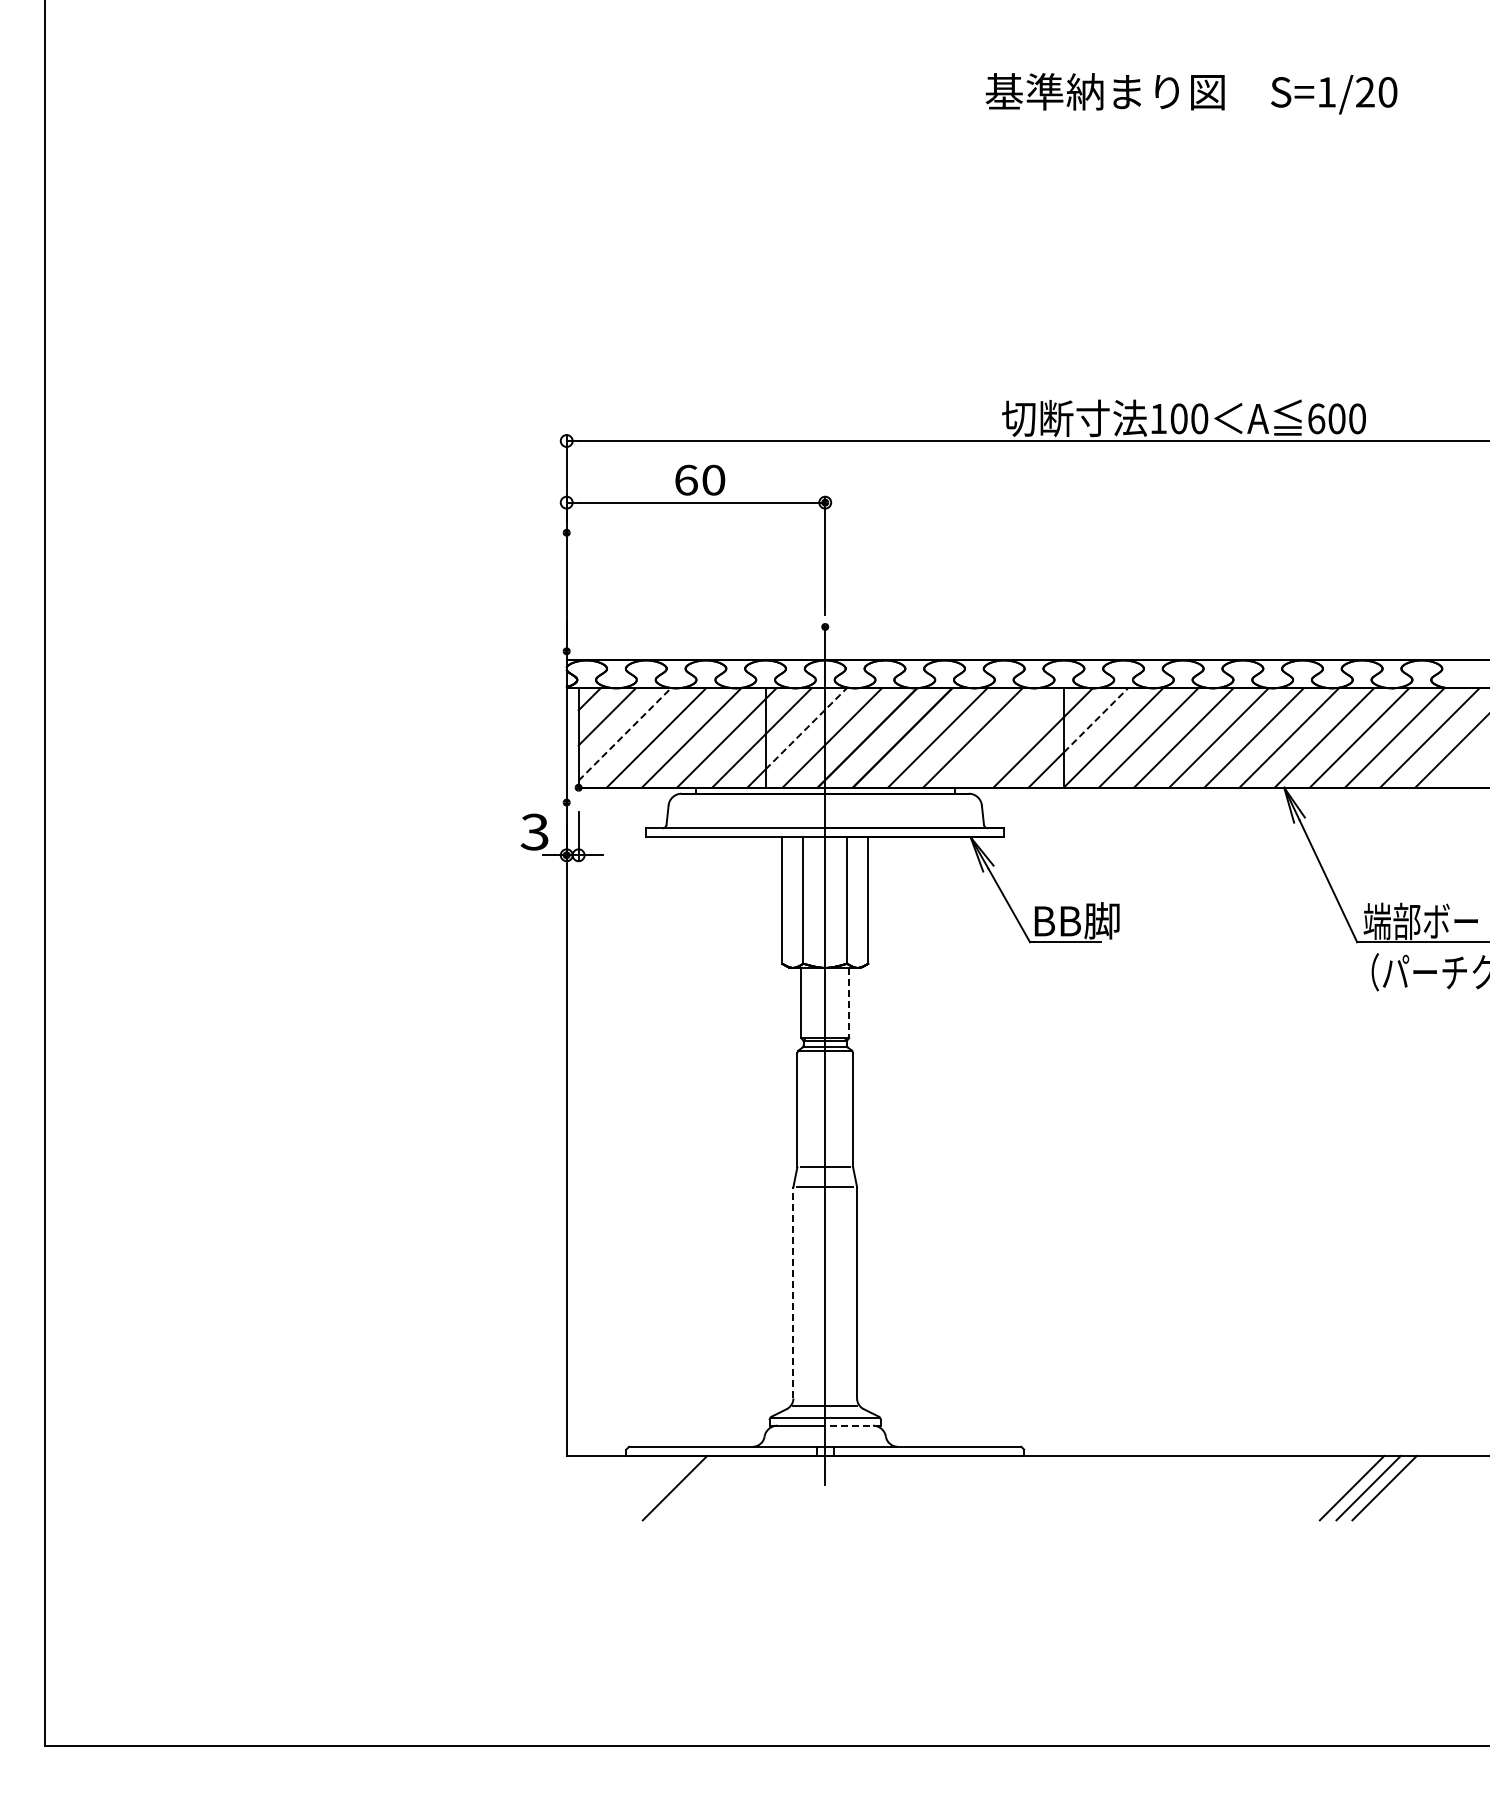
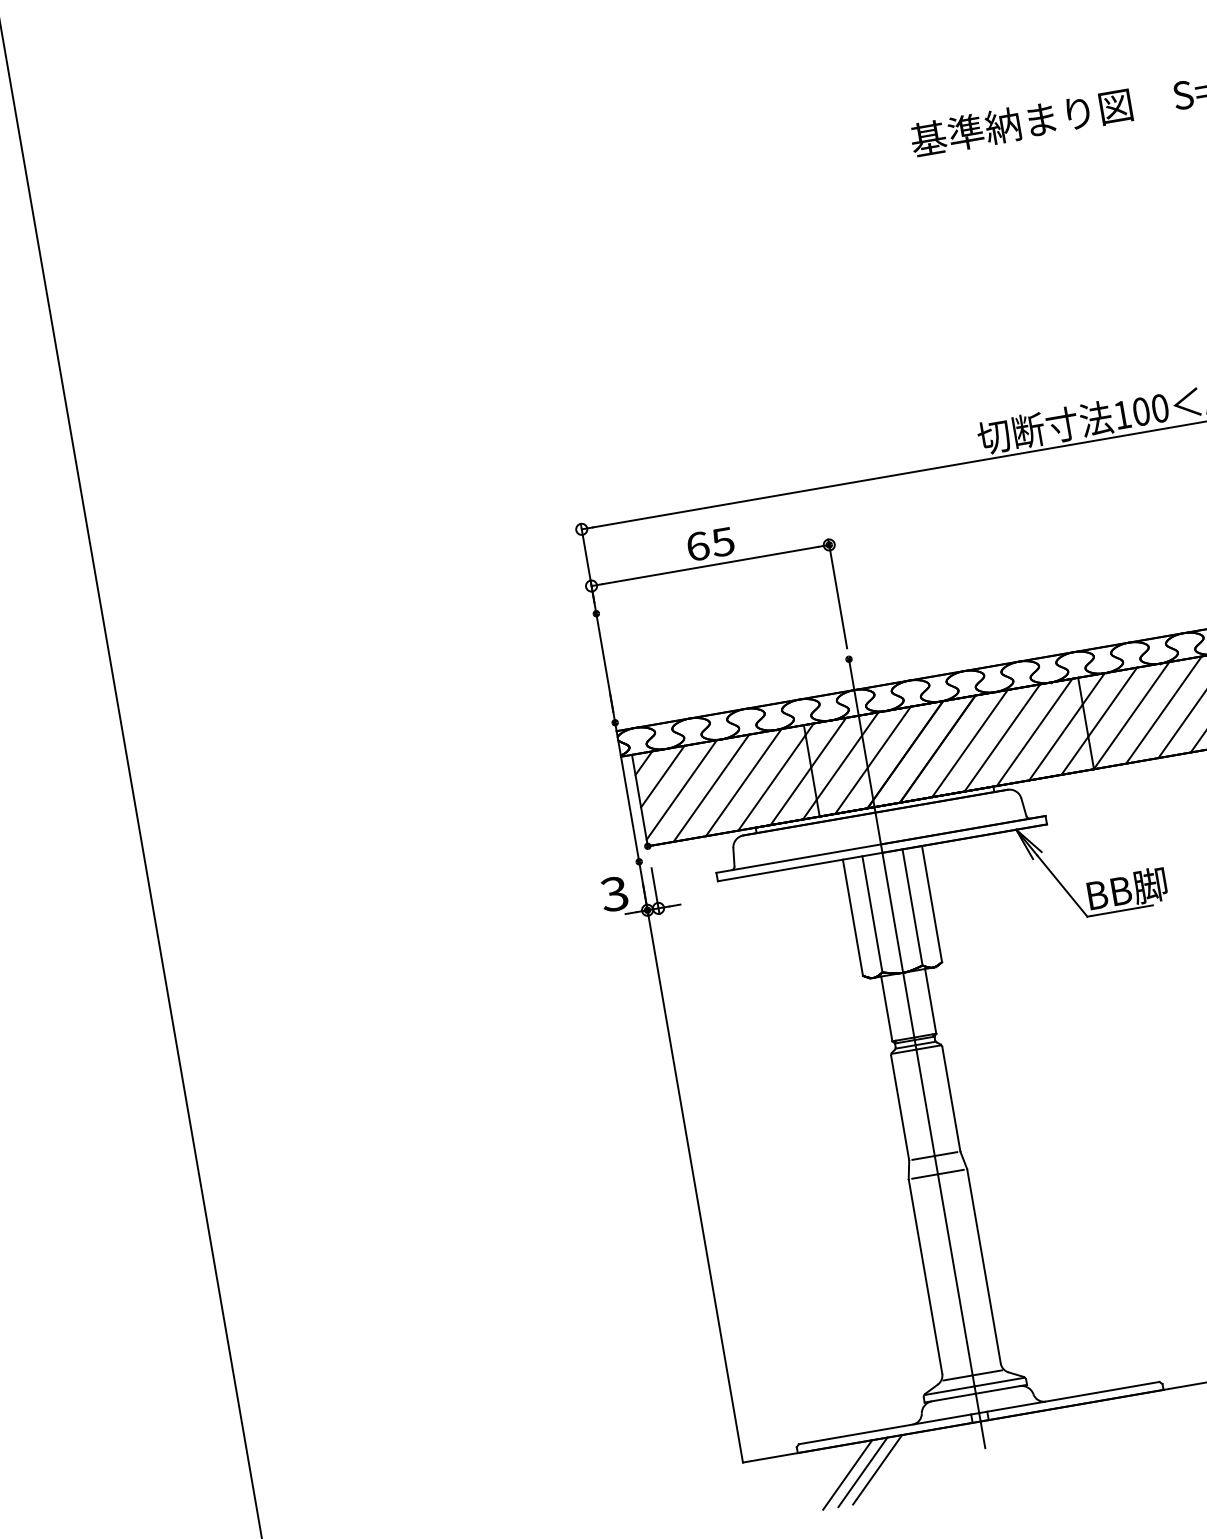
text: (713, 479) -> (722, 541), 60 -> 65
line: (1096, 720) -> (1113, 702), dashed -> solid
line: (806, 728) -> (847, 755), dashed -> solid
line: (625, 734) -> (682, 789), dashed -> solid
line: (1007, 737) -> (1034, 731), added
line: (849, 1003) -> (931, 1001), dashed -> solid
line: (793, 1292) -> (925, 1276), dashed -> solid
line: (853, 1425) -> (1001, 1389), dashed -> solid
line: (691, 1487) -> (862, 1471), added
line: (707, 1487) -> (877, 1469), added

